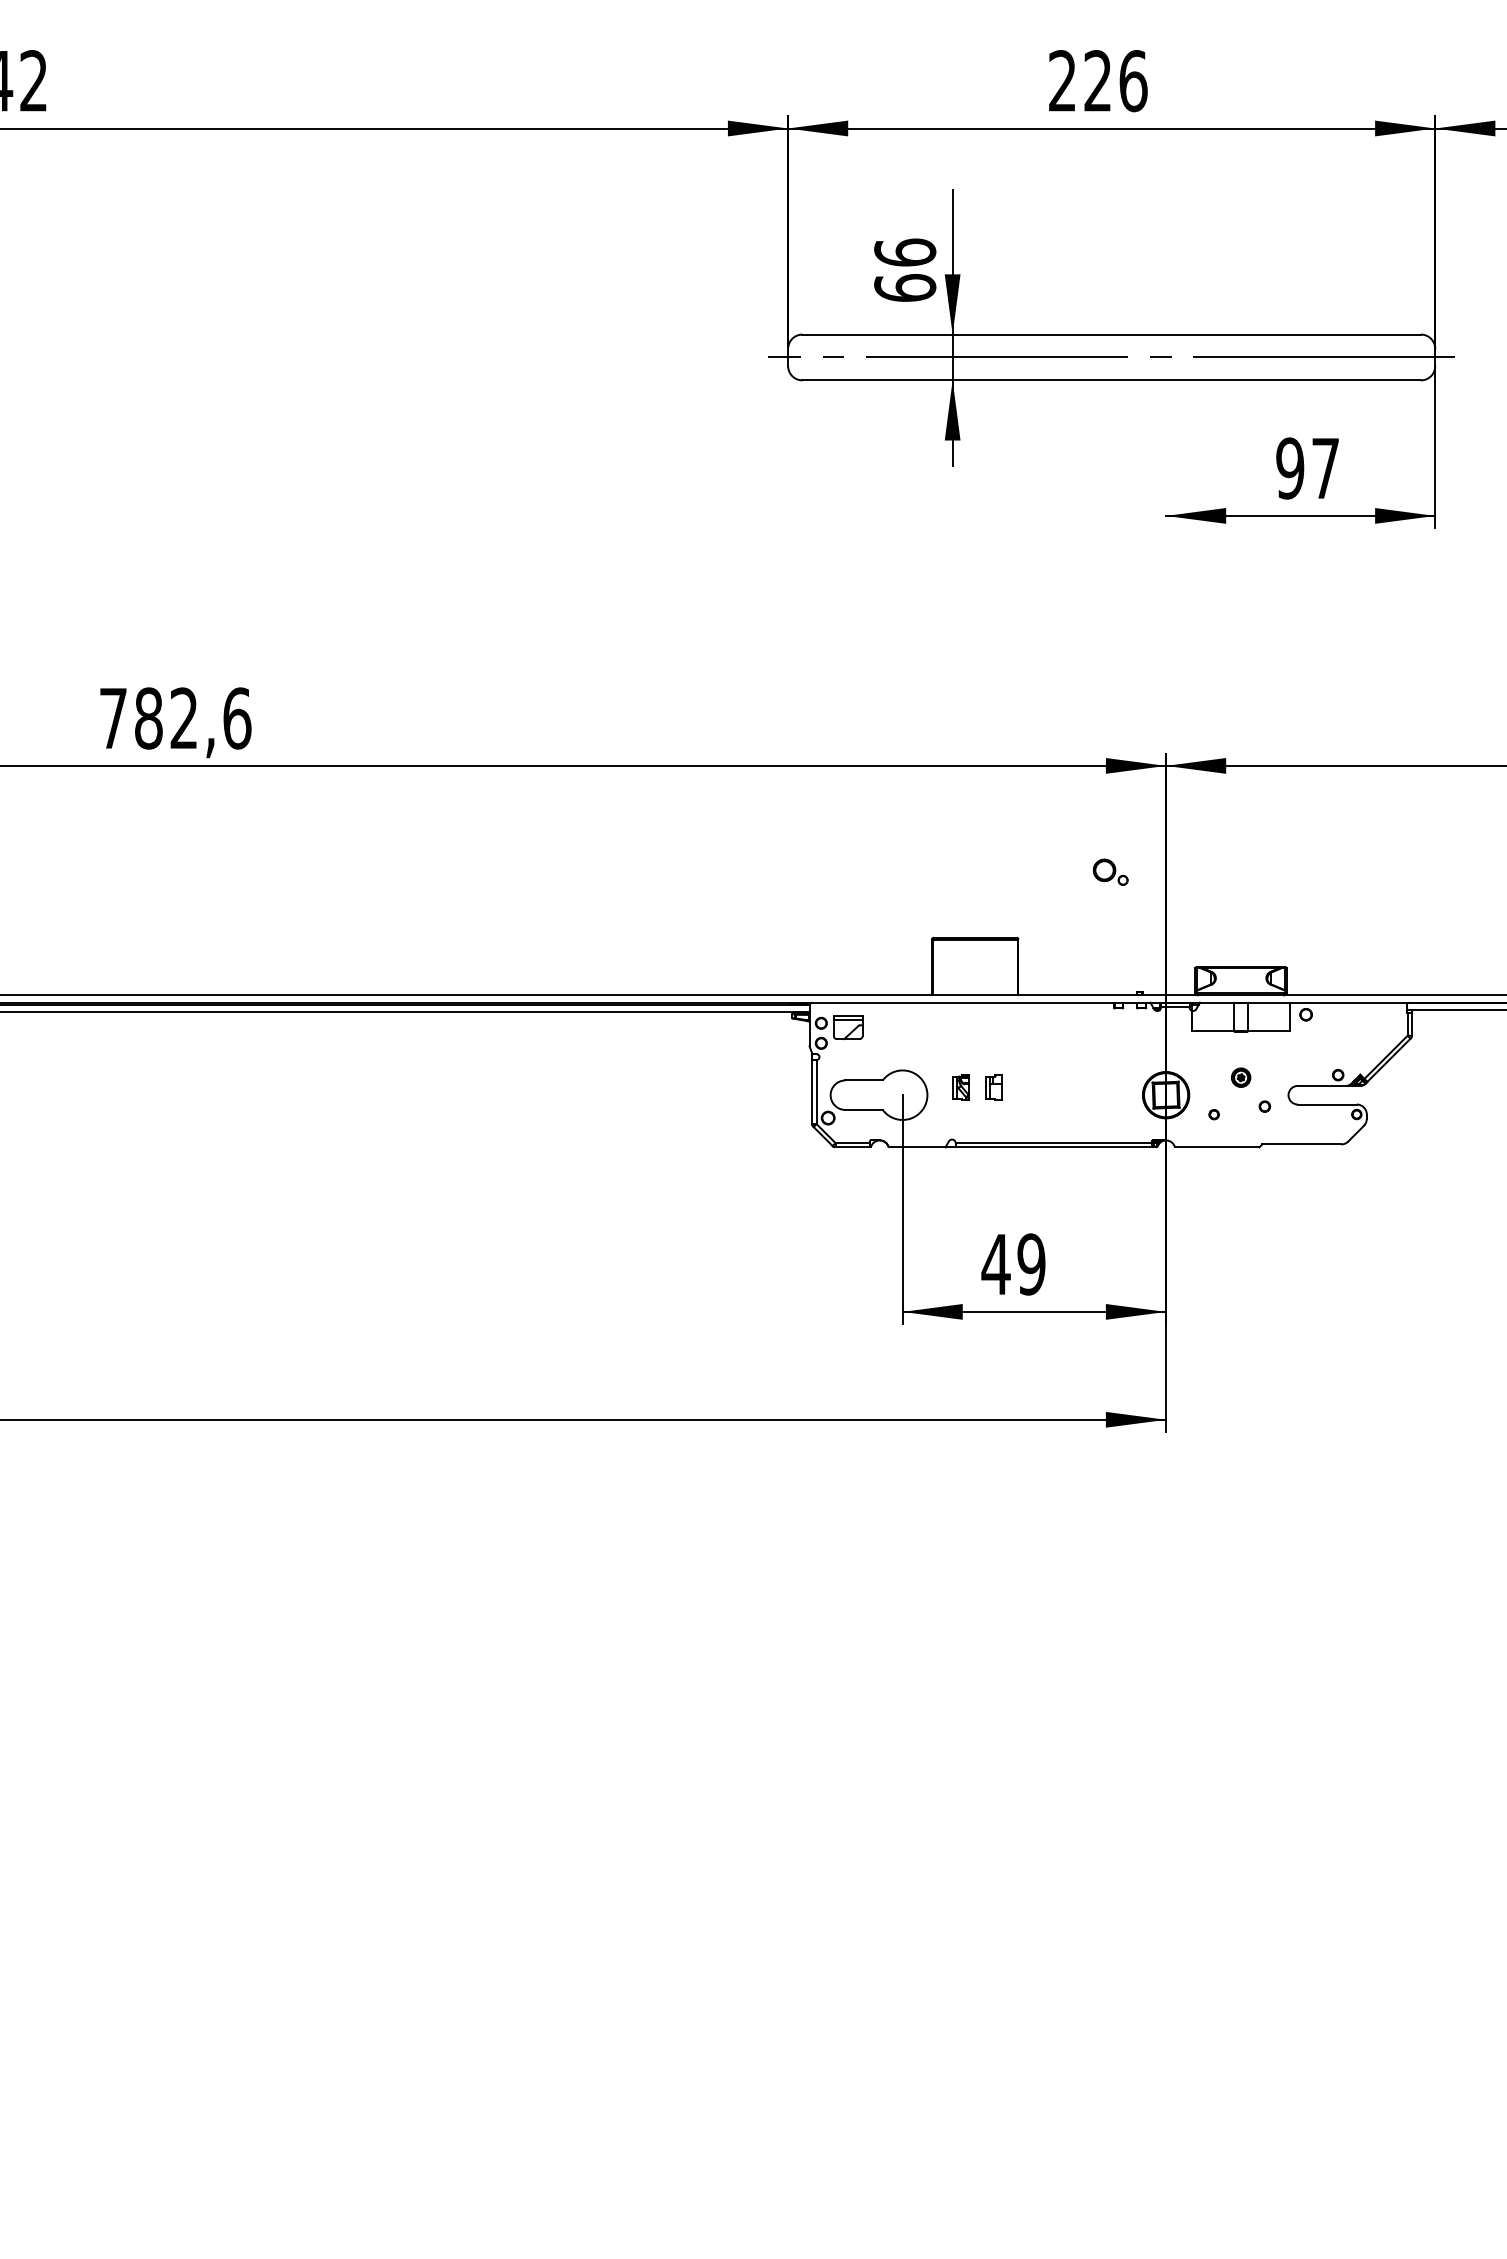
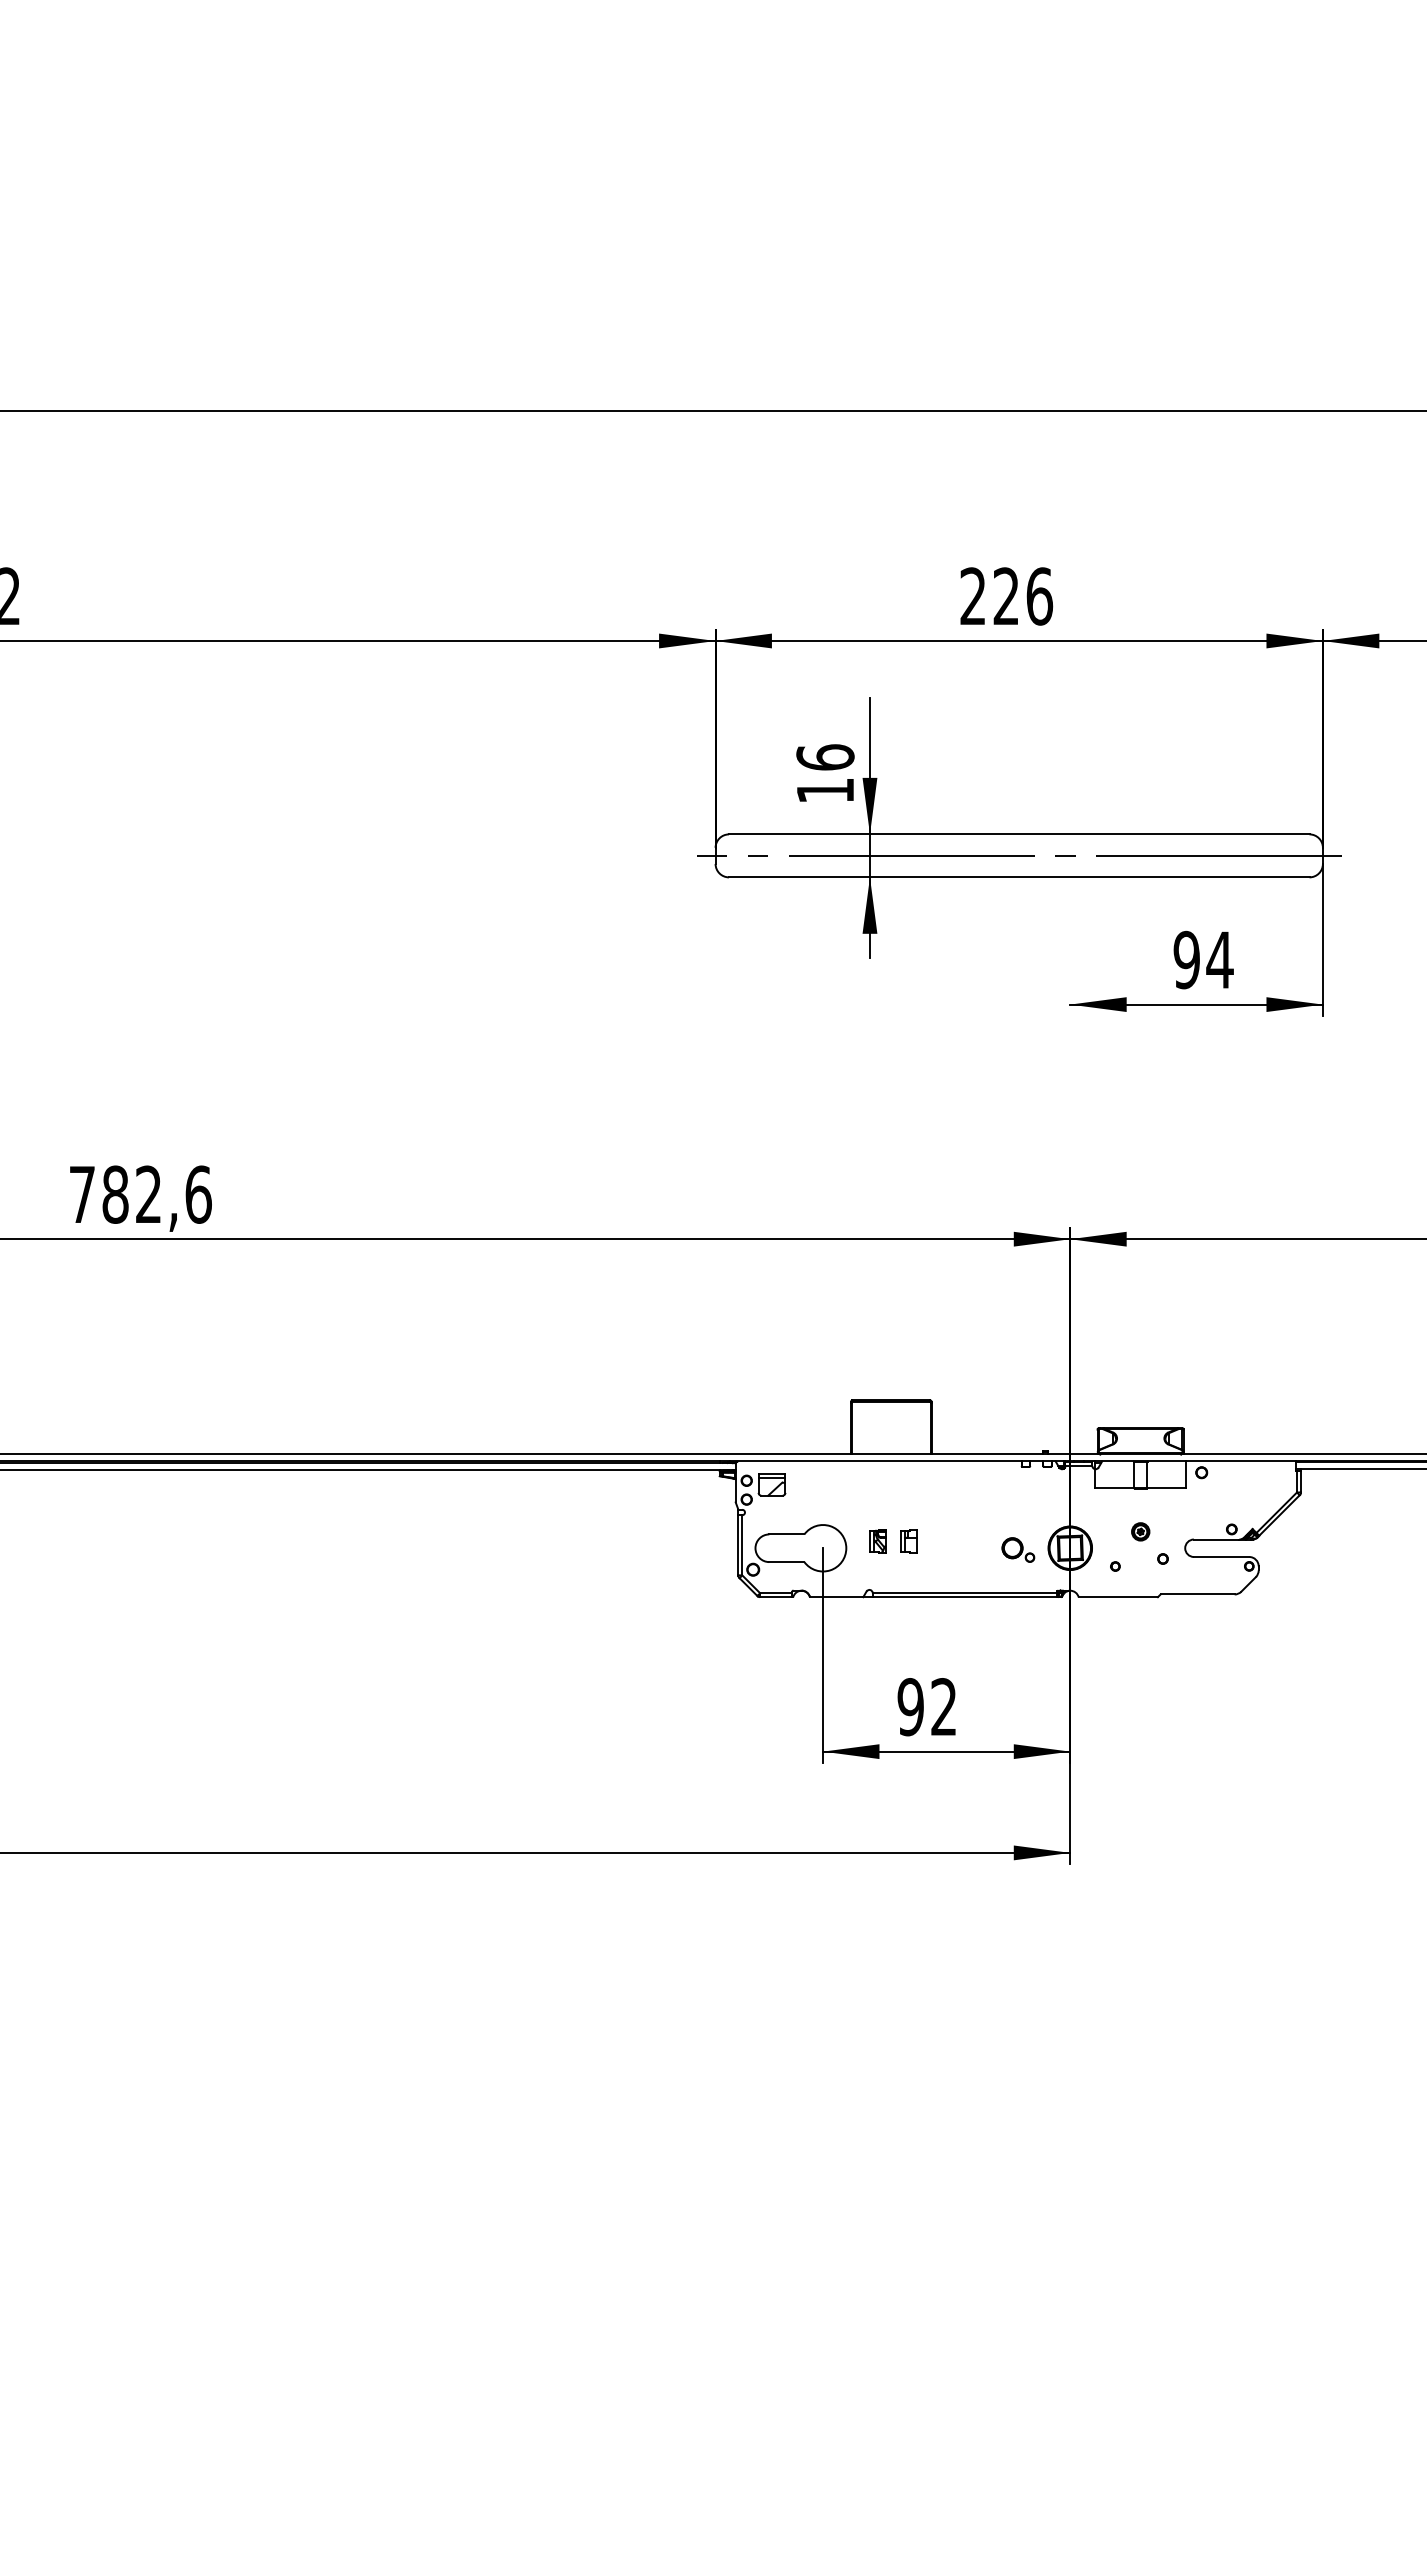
text: (905, 287) -> (825, 790), 66 -> 16
text: (1325, 467) -> (1219, 959), 97 -> 94
part: (1110, 871) -> (1018, 1549), moved
text: (1012, 1264) -> (926, 1707), 49 -> 92

